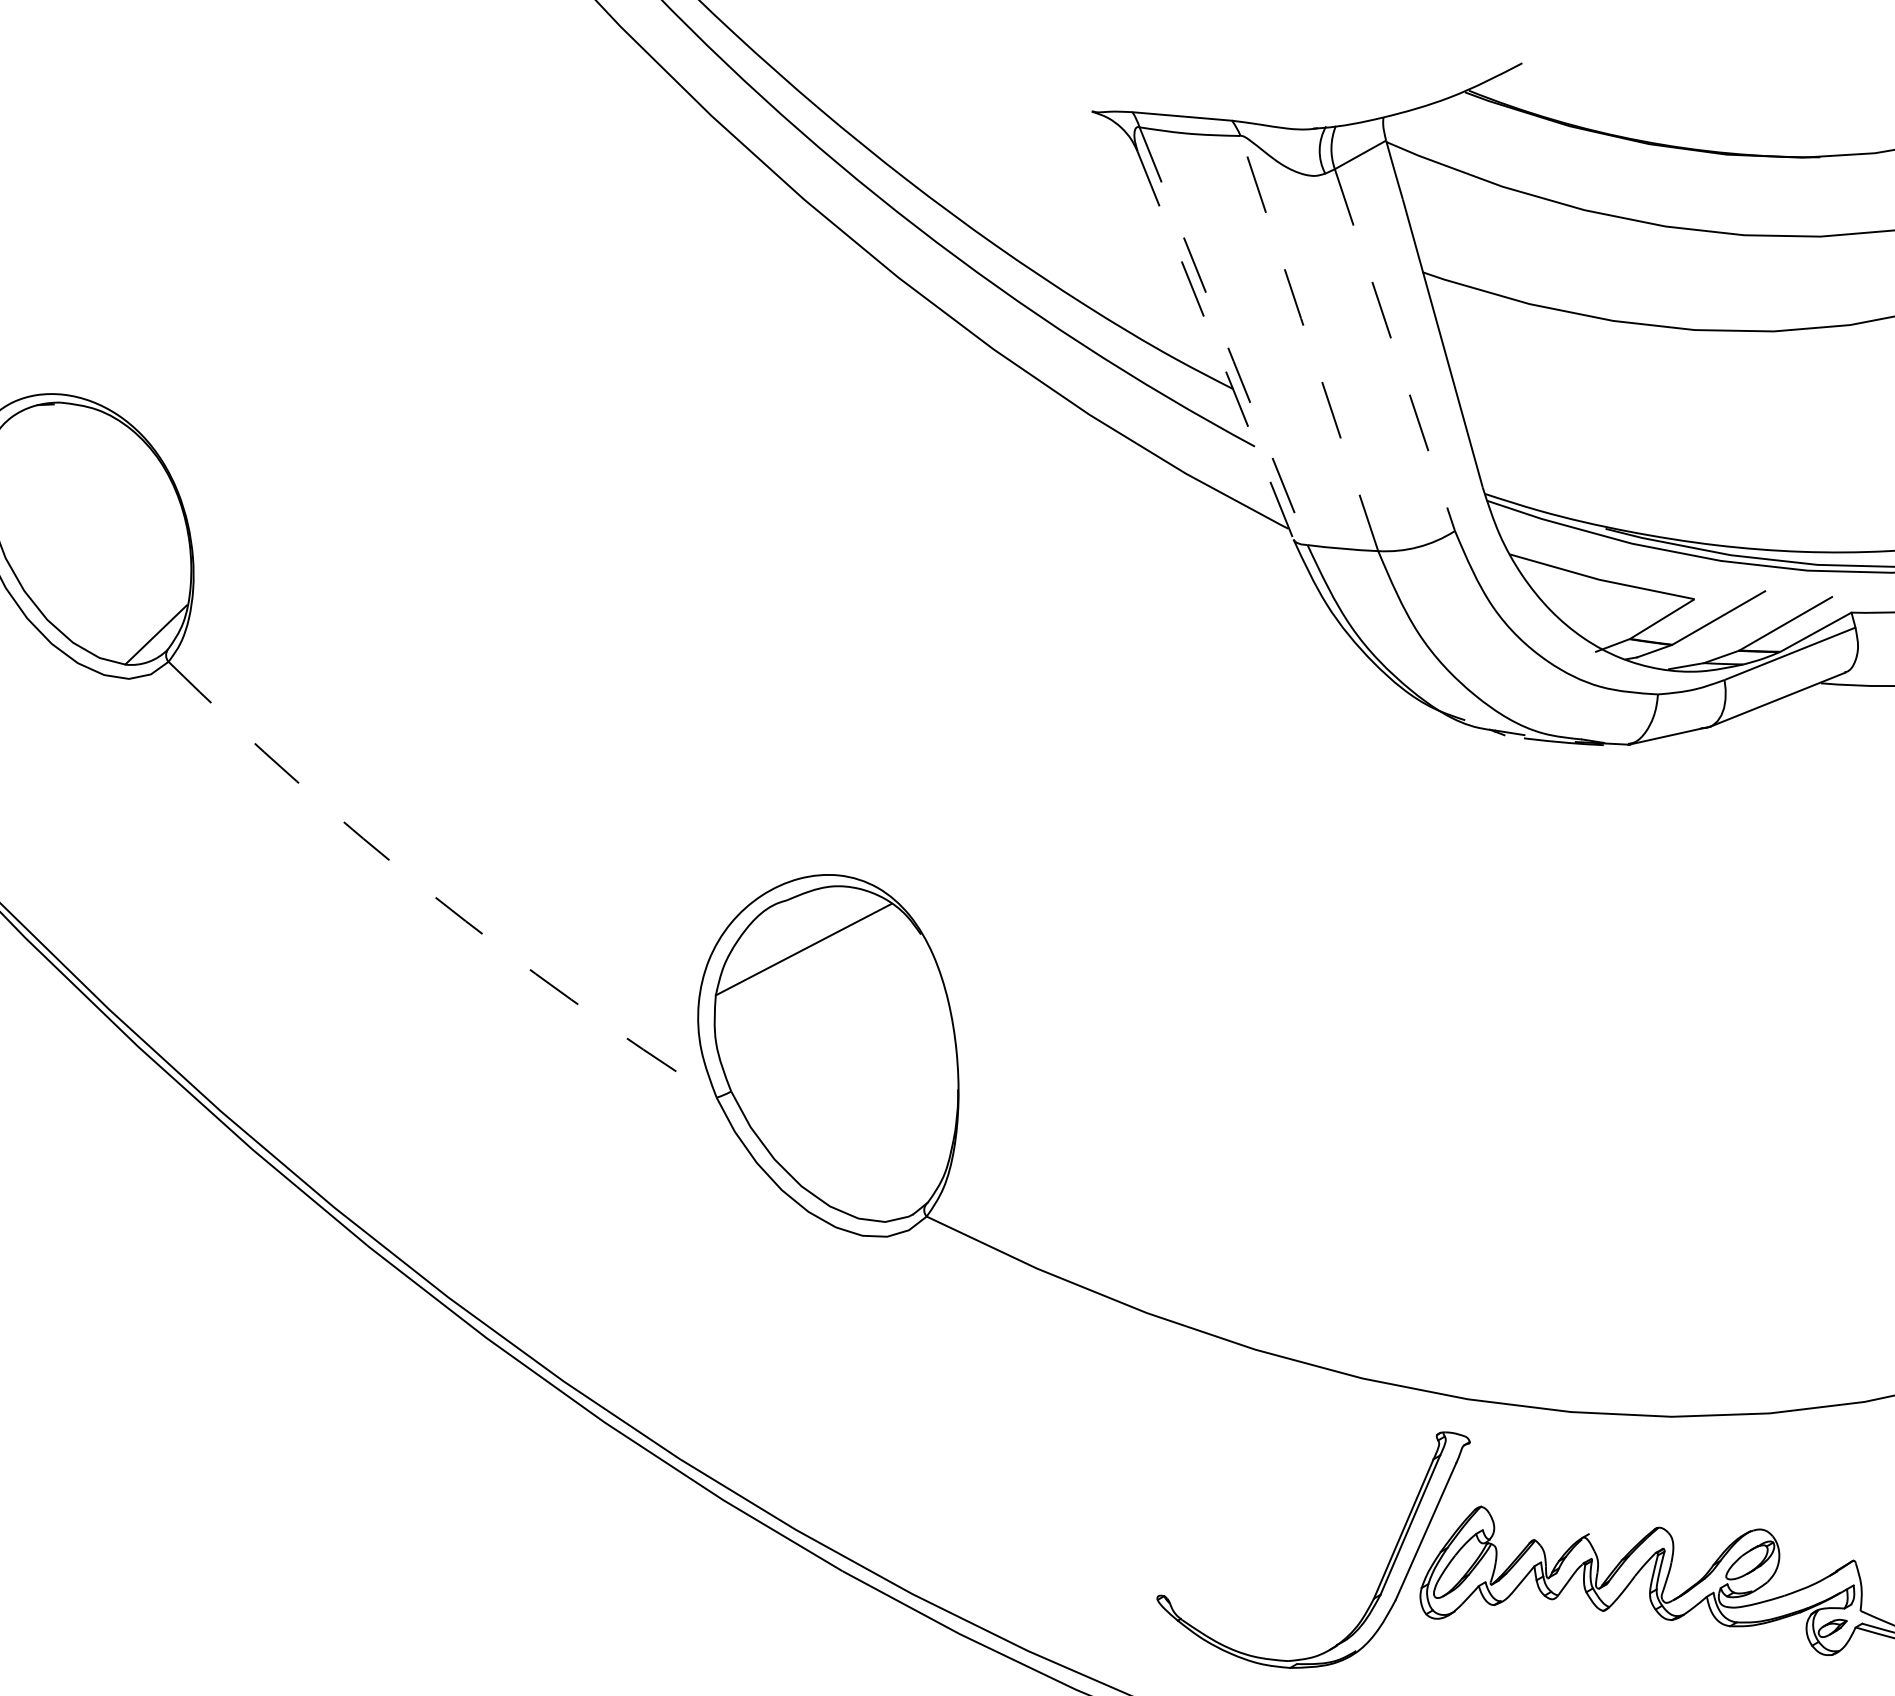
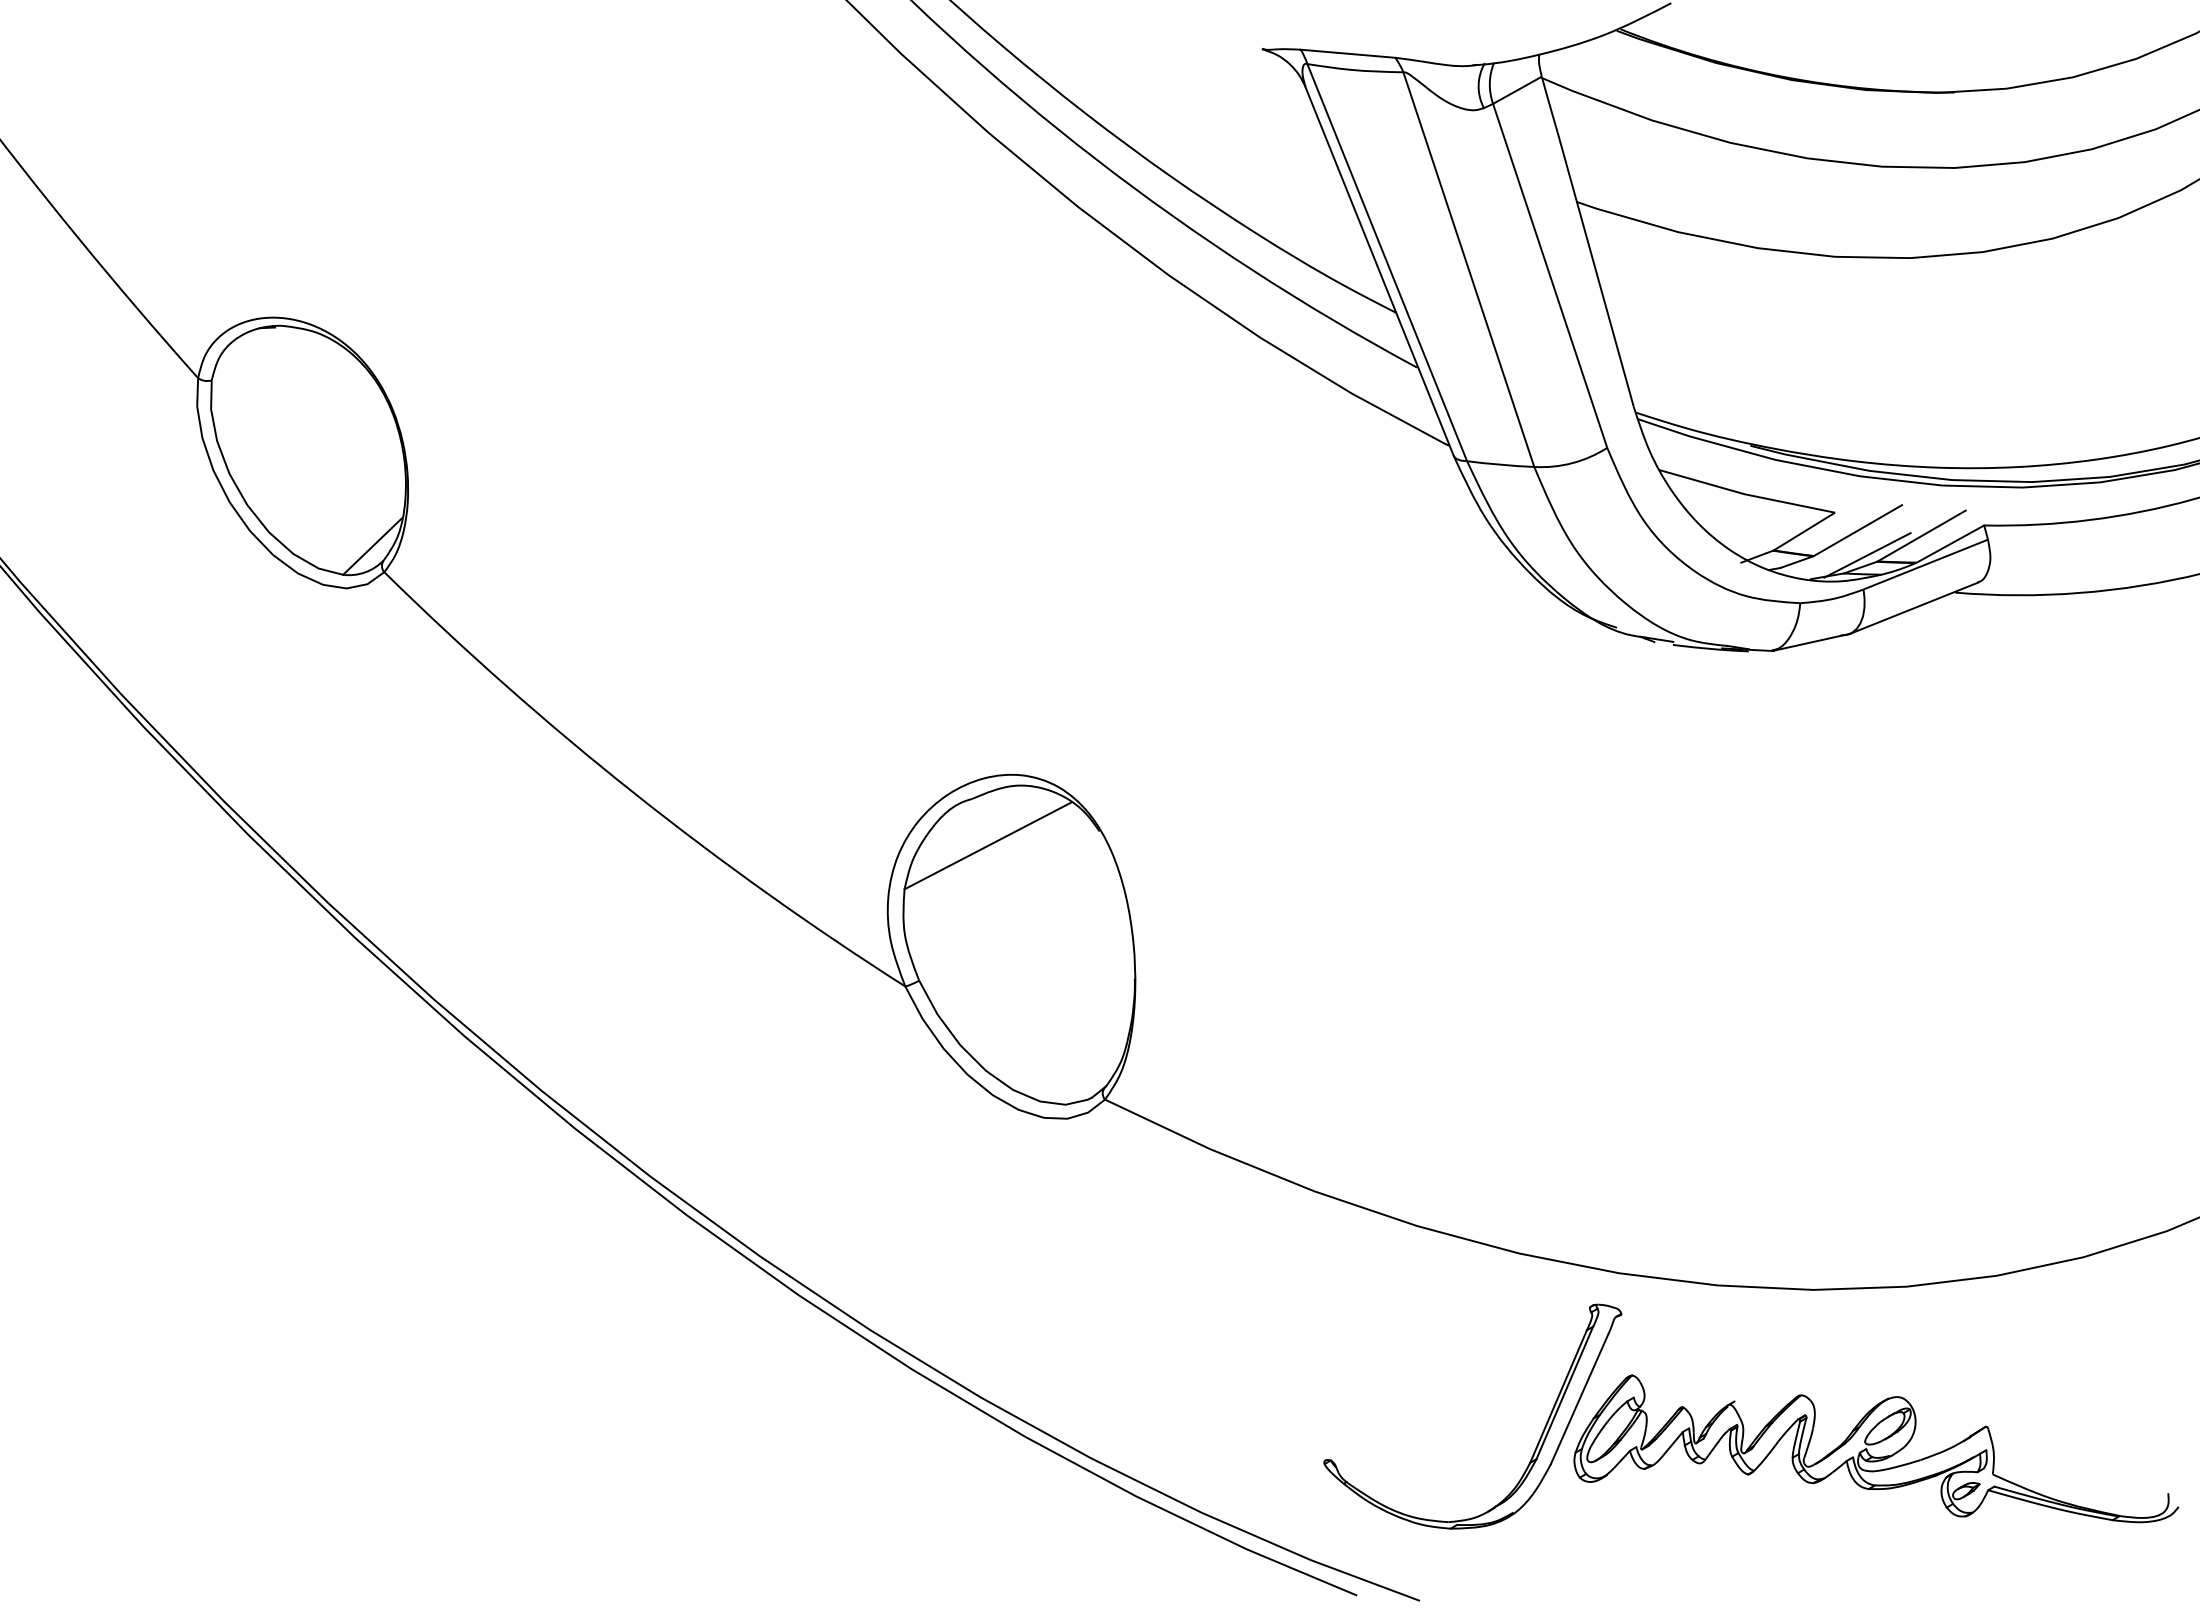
line: (1223, 337) -> (1387, 263), dashed -> solid
line: (1309, 342) -> (1468, 268), dashed -> solid
line: (1215, 345) -> (1379, 271), dashed -> solid
line: (1395, 350) -> (1550, 276), dashed -> solid
line: (1728, 644) -> (1867, 555), added
arc: (430, 894) -> (633, 793), dashed -> solid

